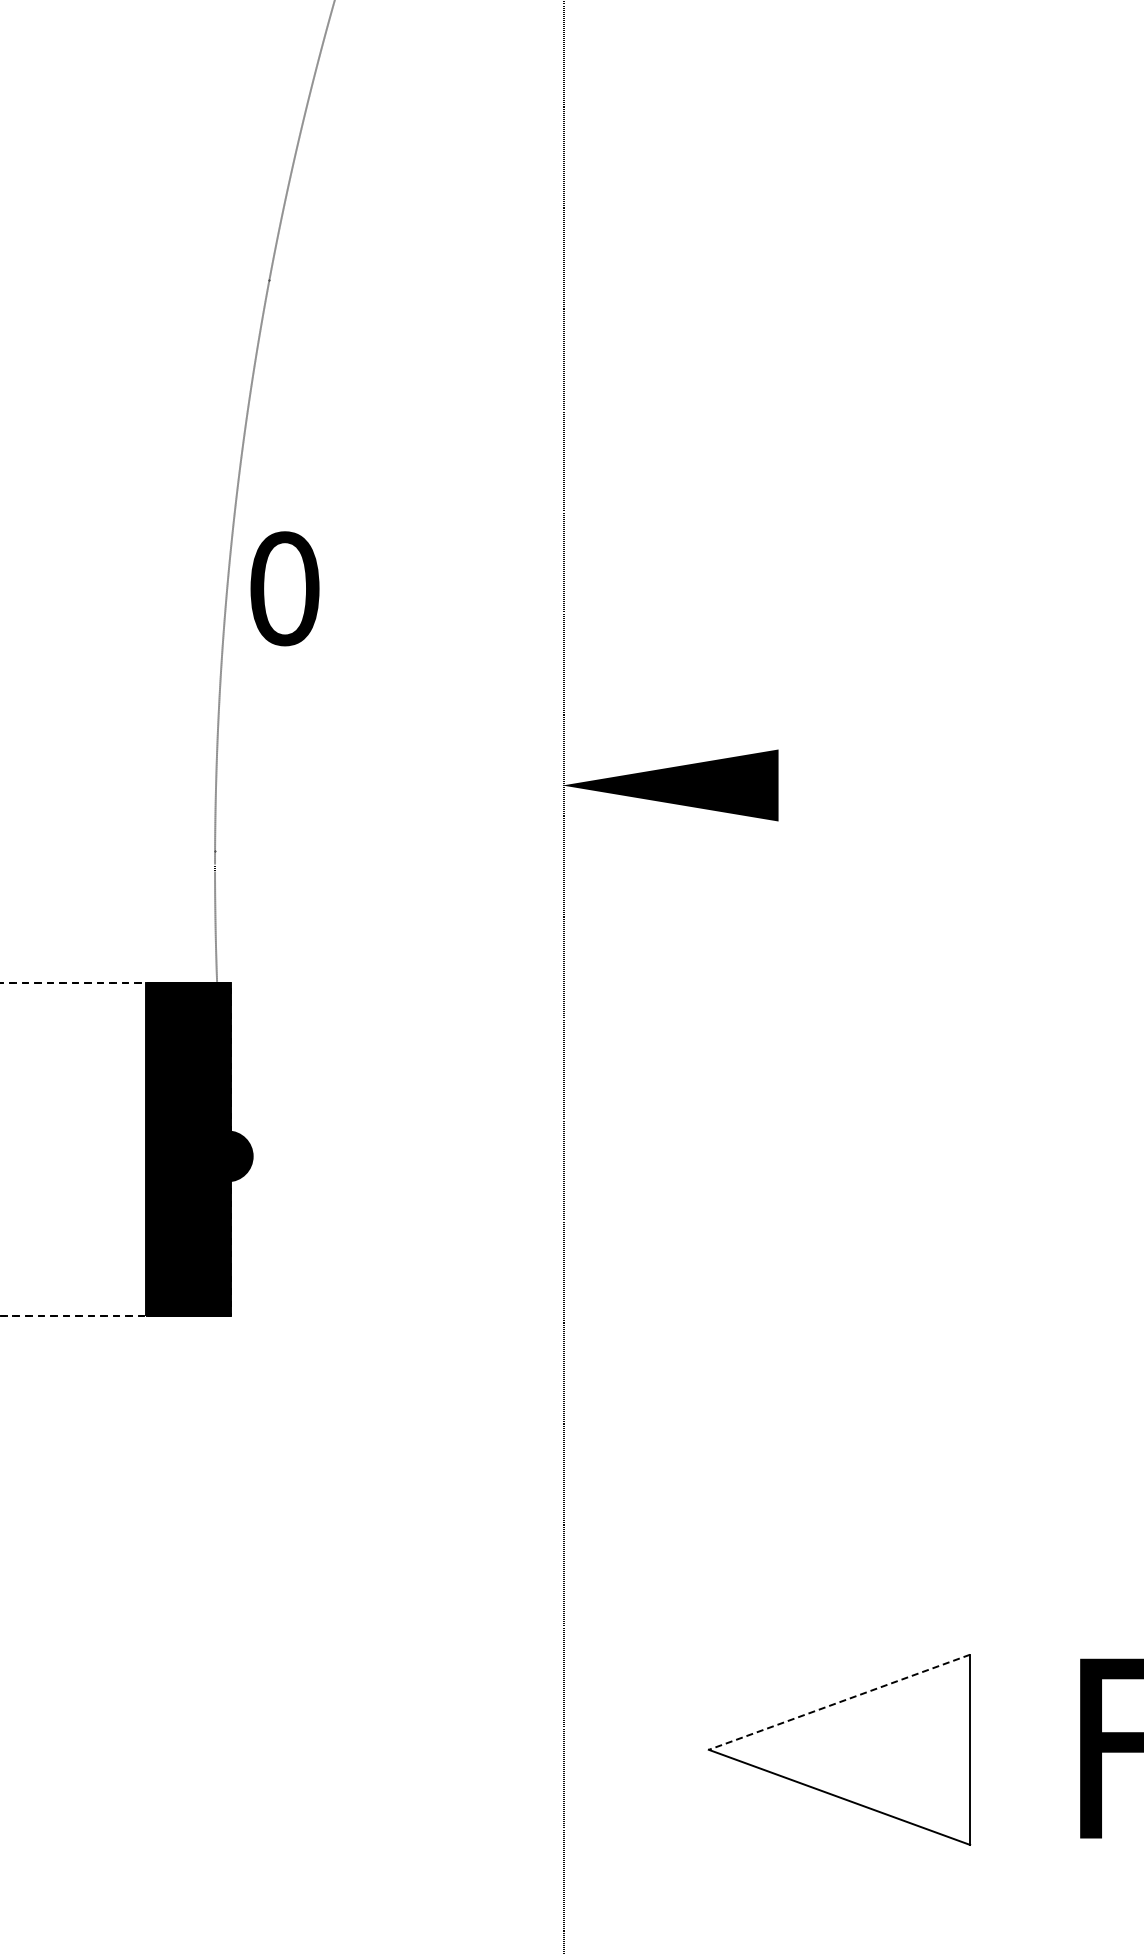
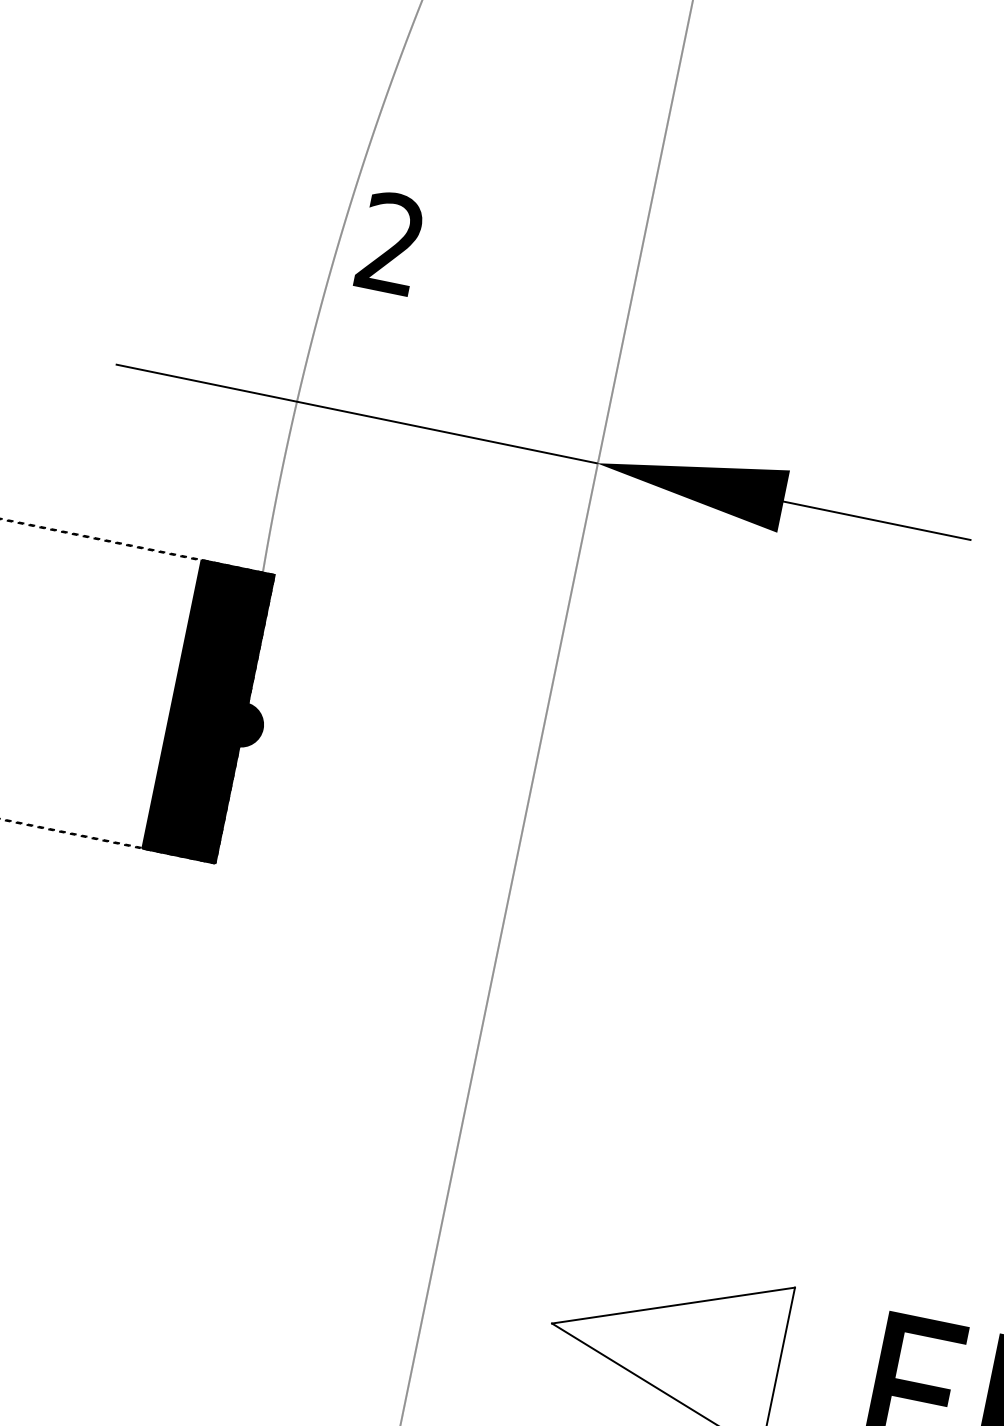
text: (284, 588) -> (391, 243), 0 -> 2
line: (284, 785) -> (356, 413), added
line: (886, 785) -> (877, 520), added
line: (839, 1702) -> (673, 1305), dashed -> solid

